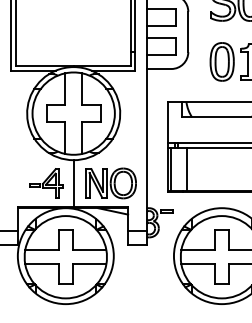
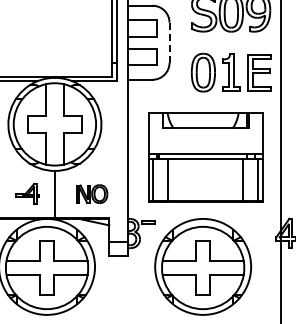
line: (188, 31) -> (169, 42), solid -> dashed
part: (46, 182) -> (27, 193), size x0.7
part: (111, 182) -> (92, 193), size x0.6

